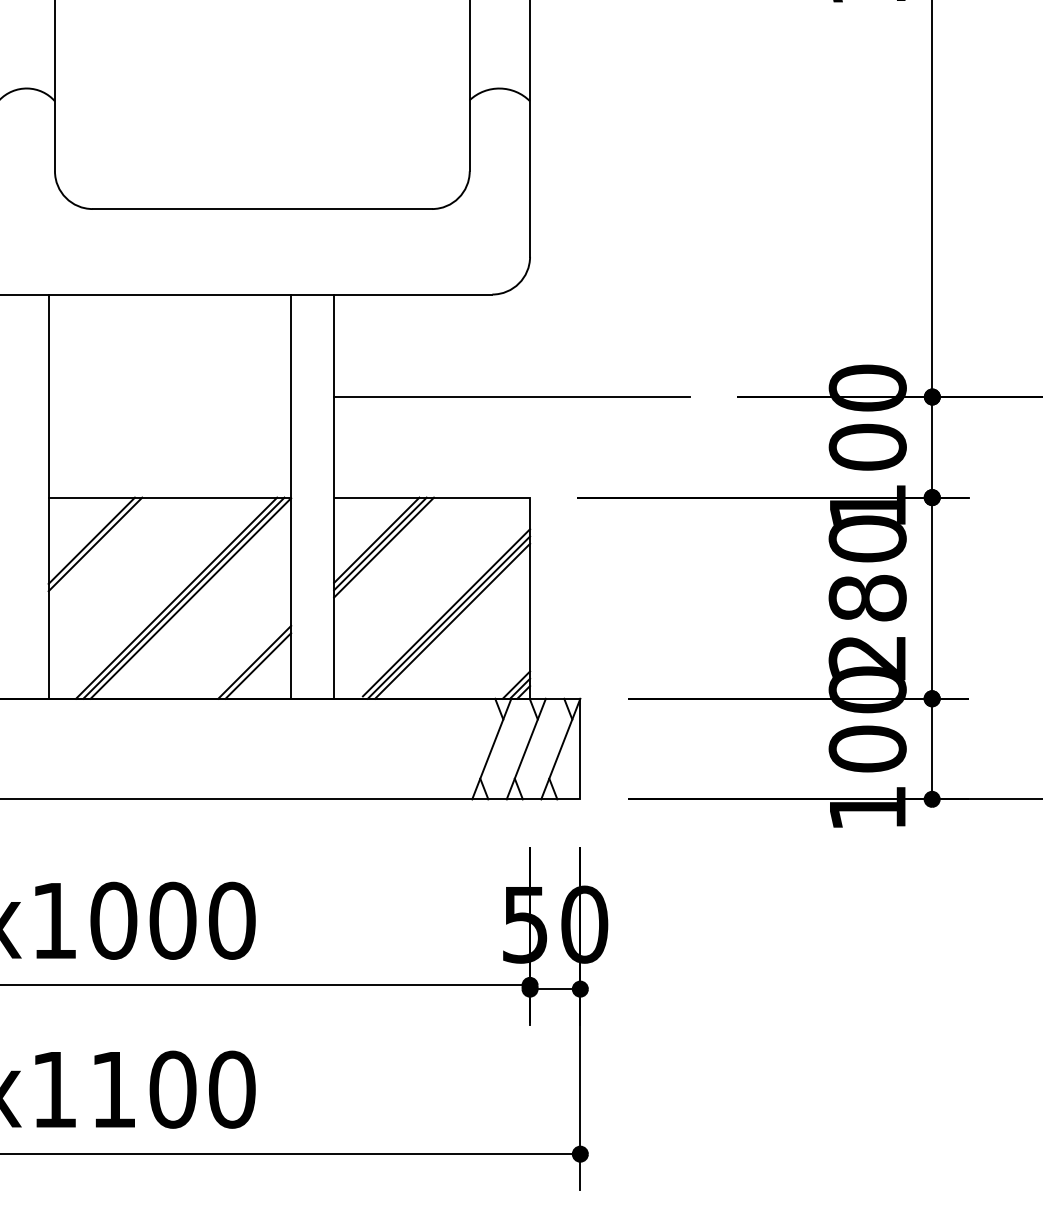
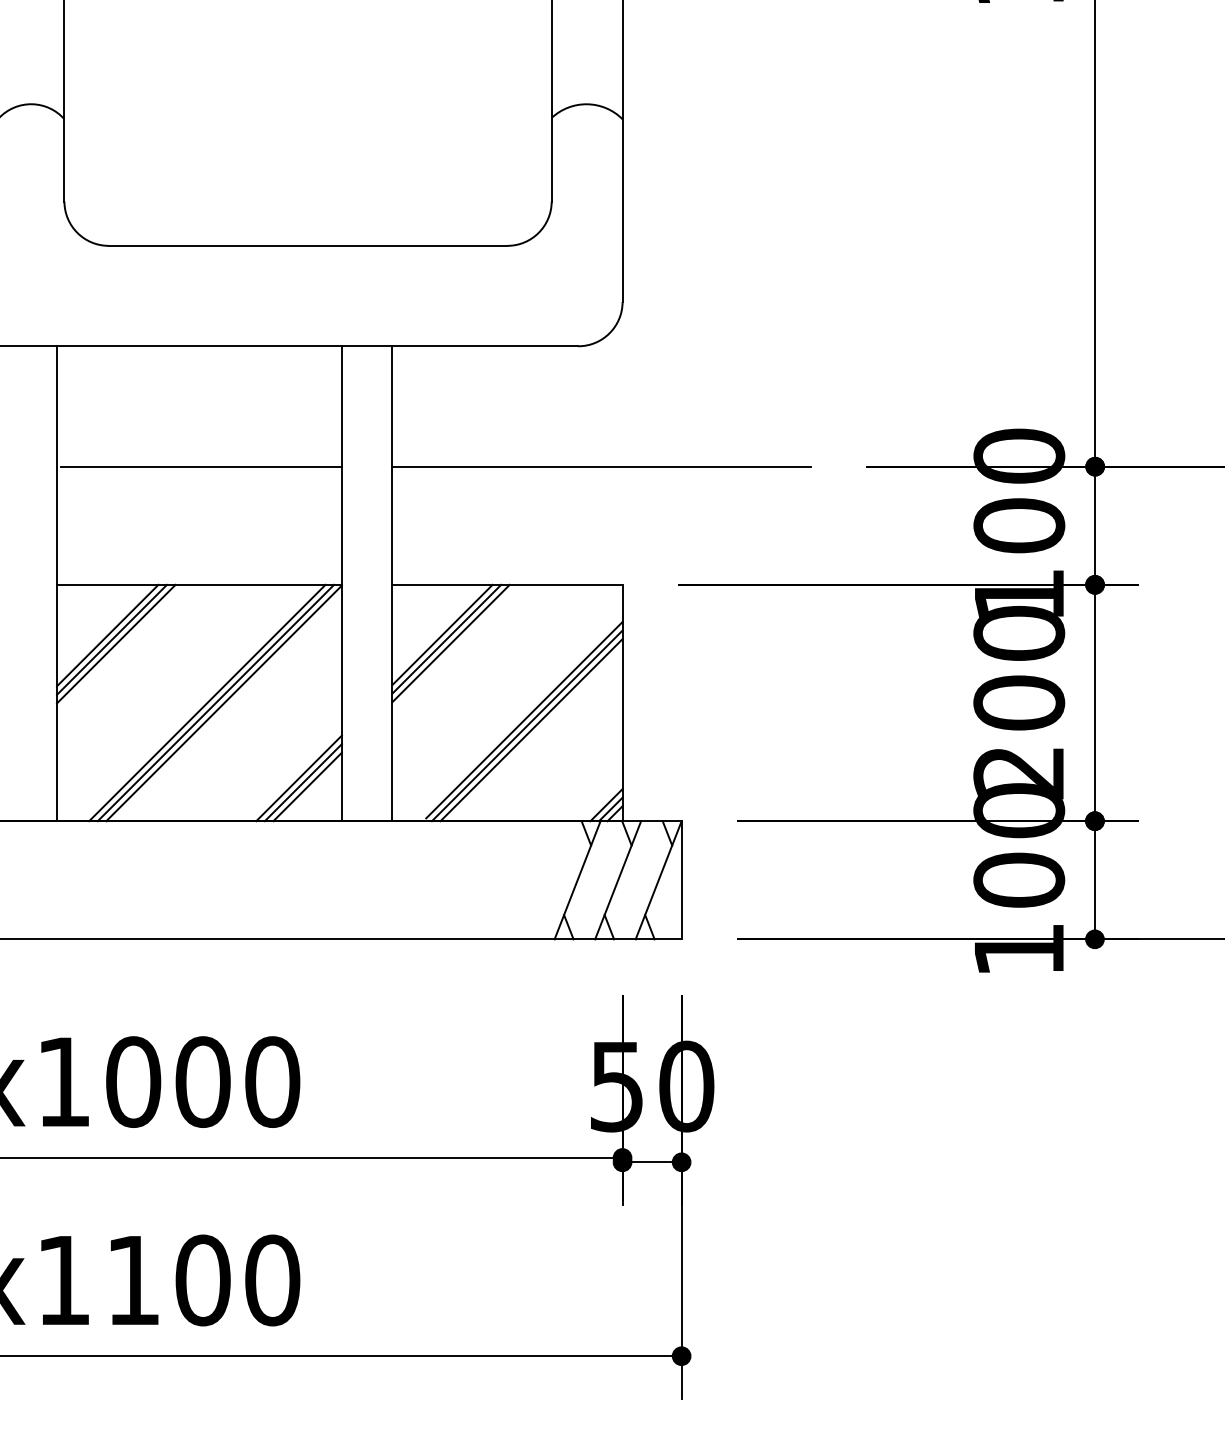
line: (171, 396) -> (201, 466), added
line: (99, 547) -> (116, 643), added
text: (867, 597) -> (1018, 702), 280 -> 200
line: (261, 669) -> (307, 786), added

